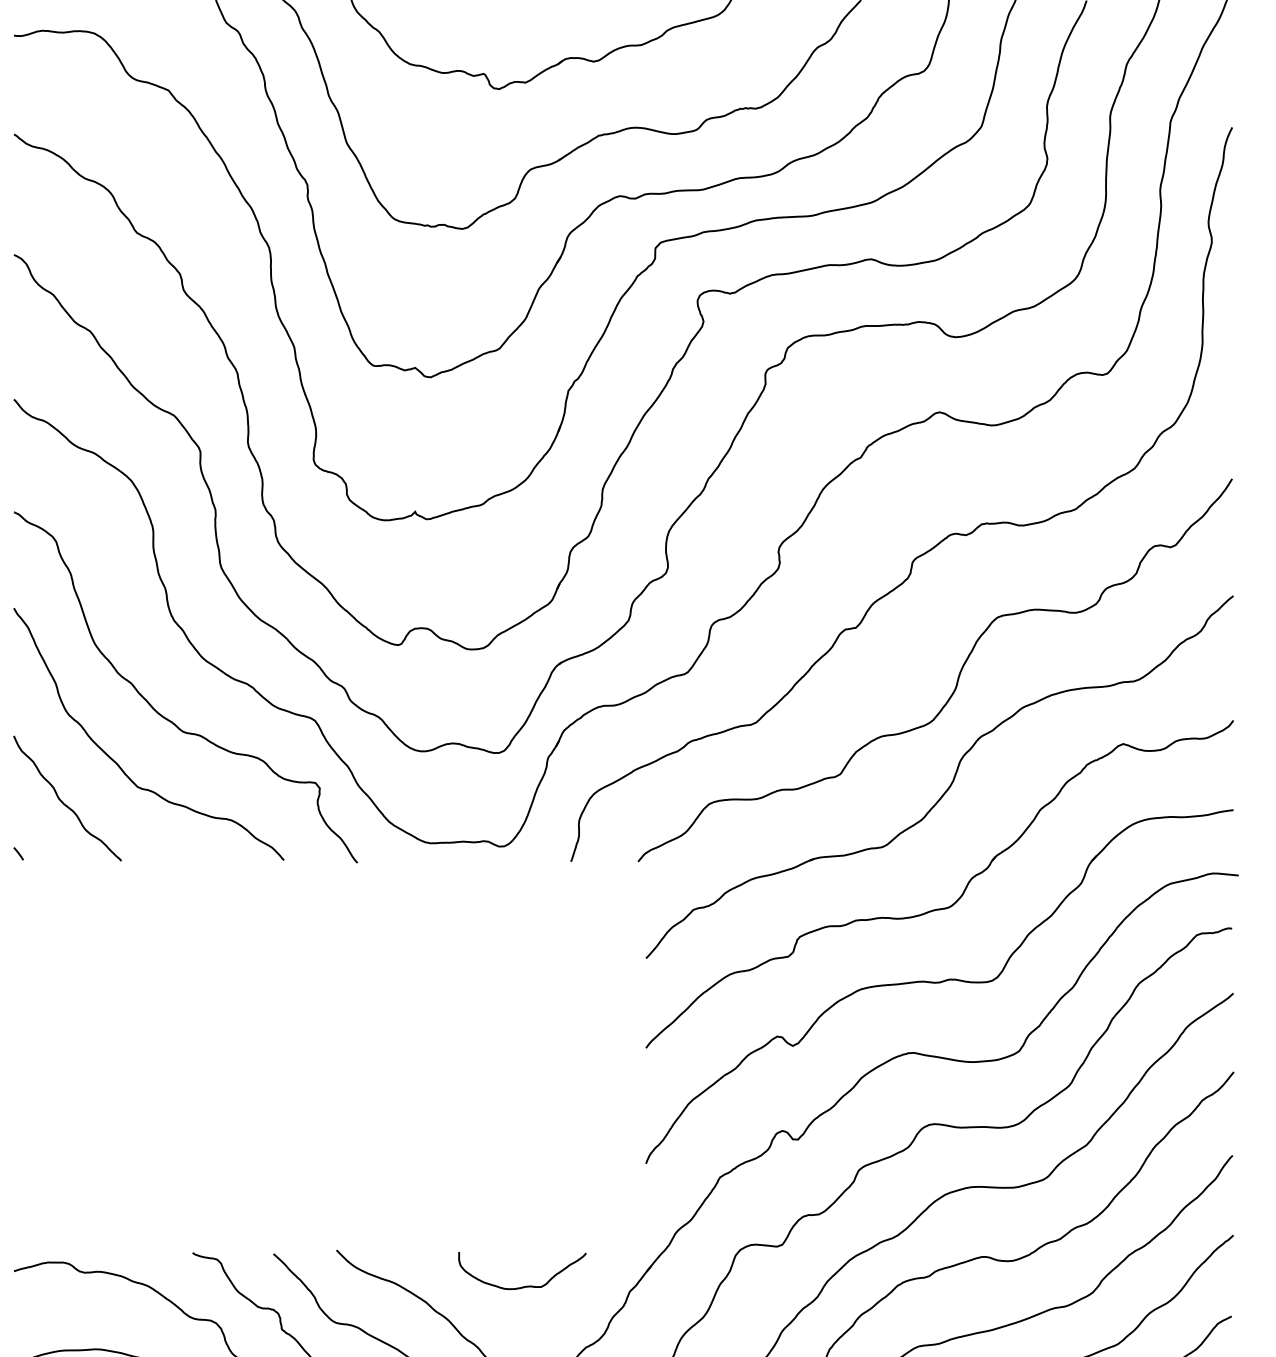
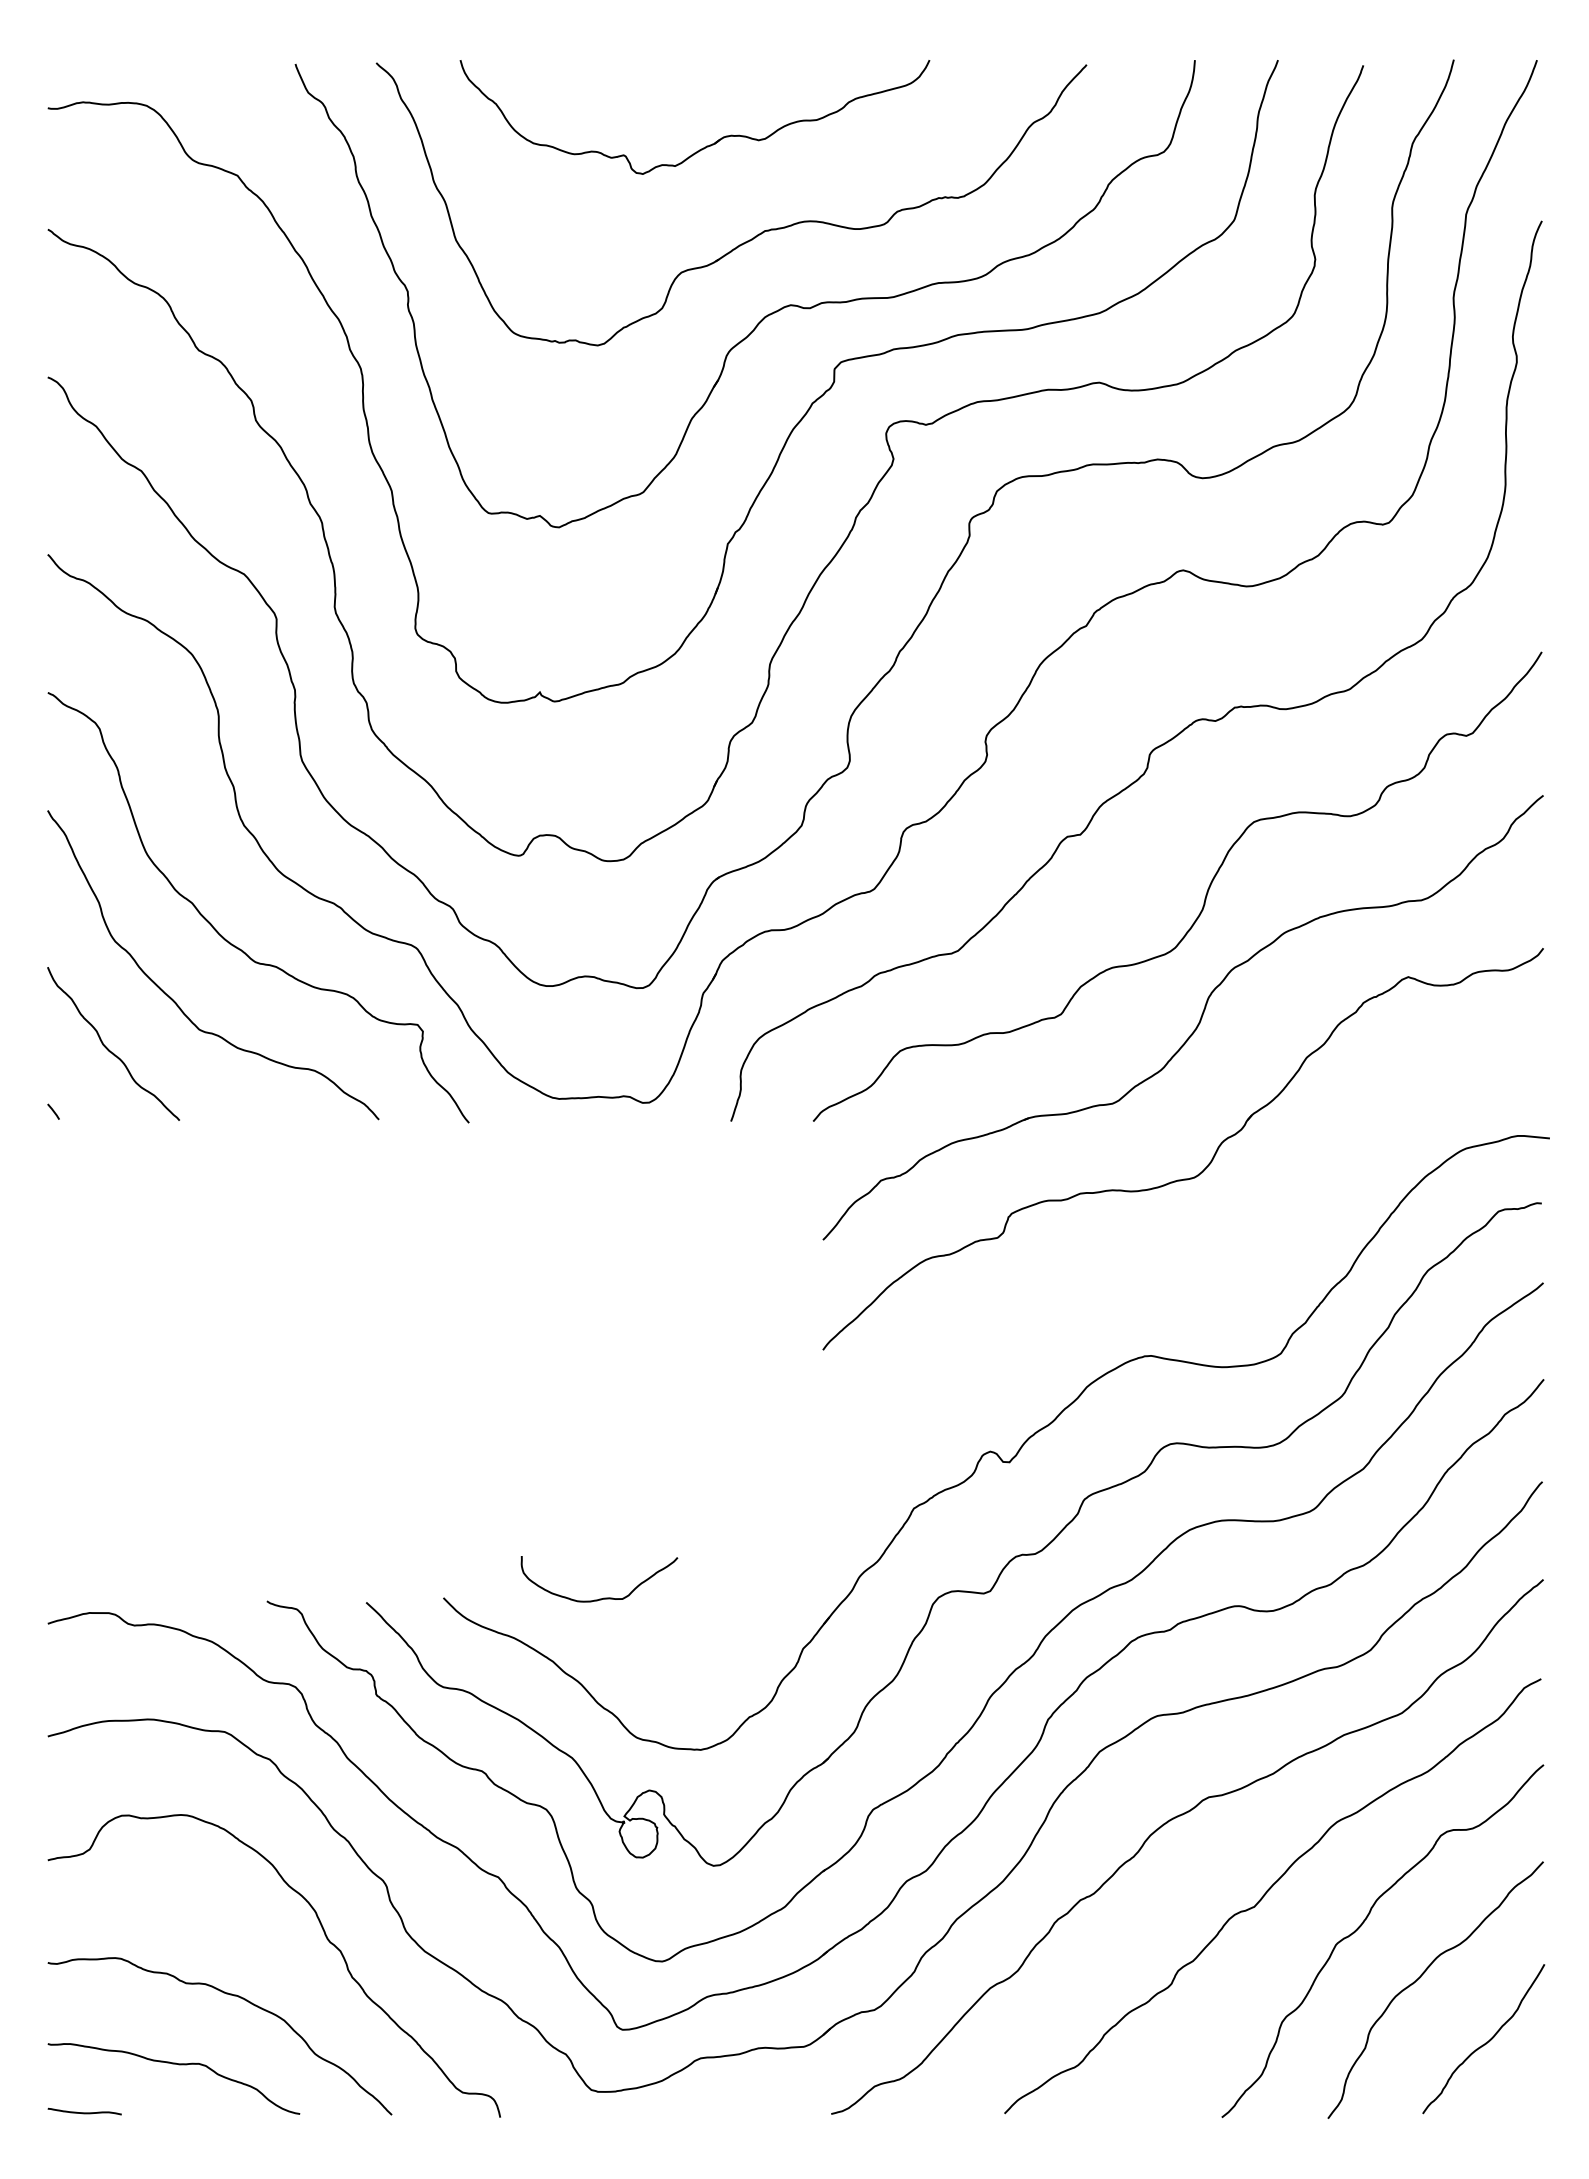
part: (939, 986) -> (1182, 1274), removed
curve: (525, 1285) -> (603, 1597), moved

